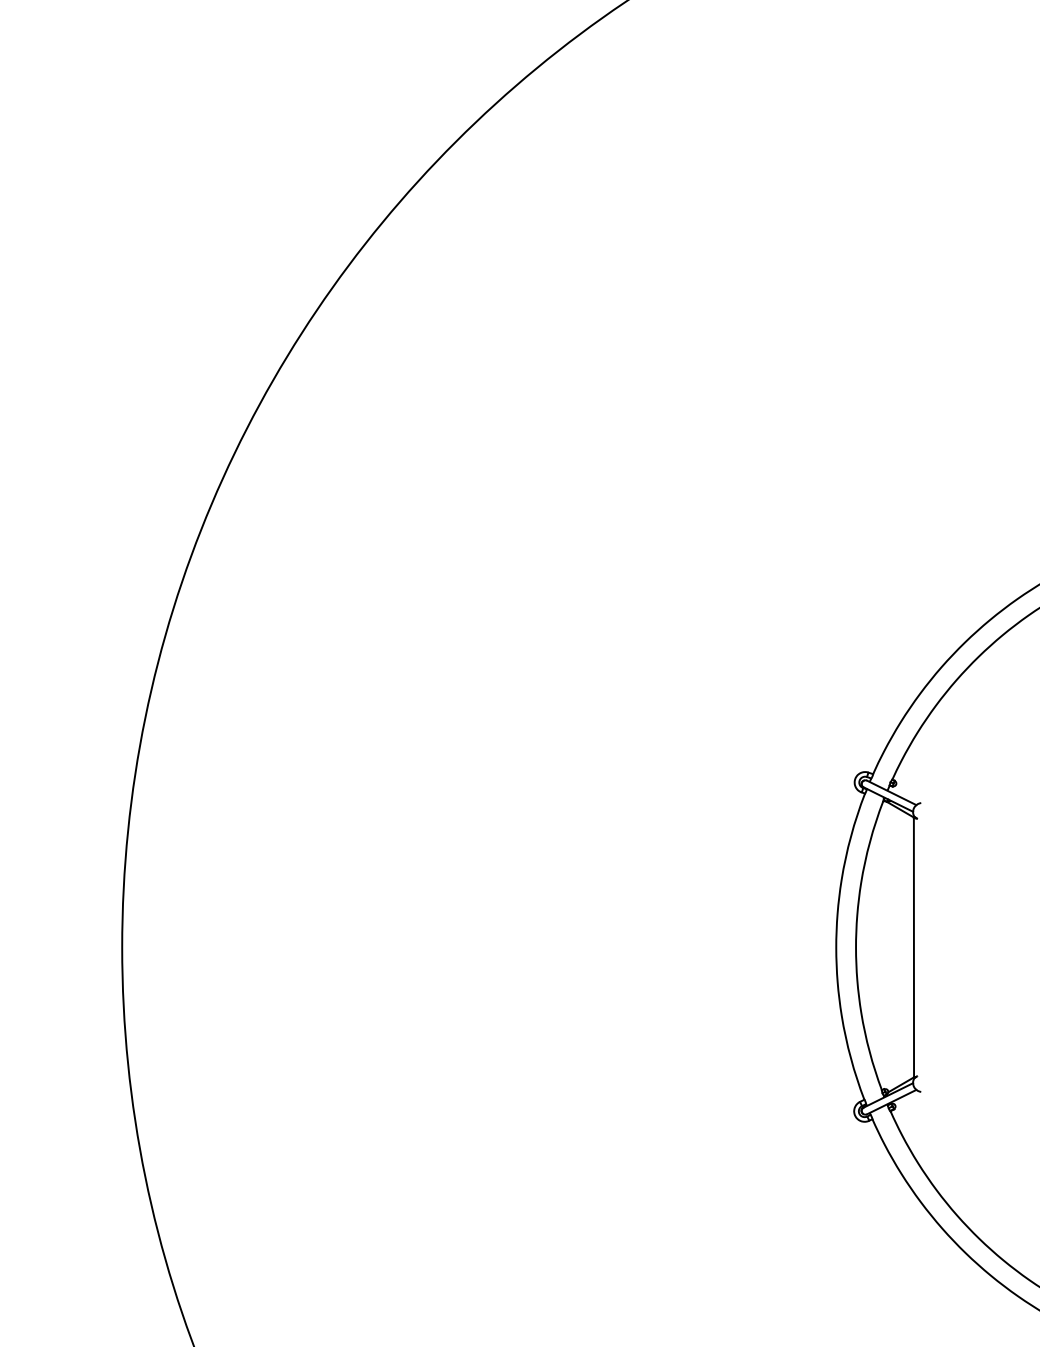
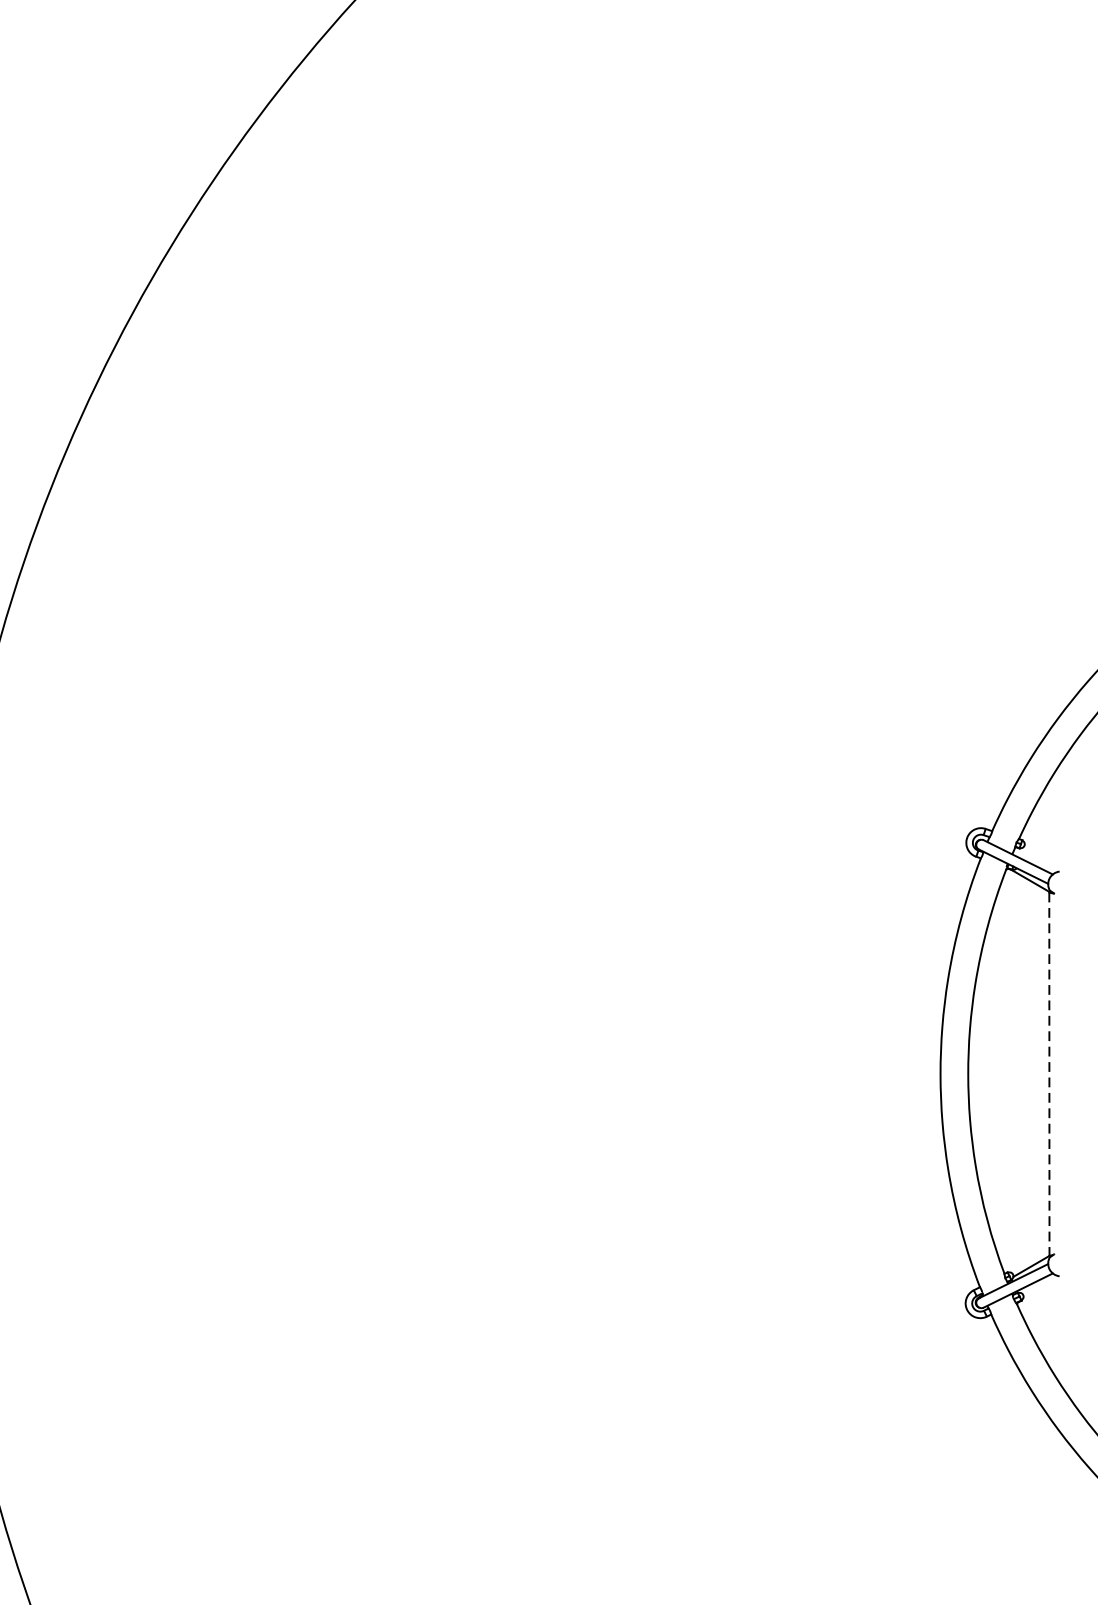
line: (913, 947) -> (1048, 1073), solid -> dashed

